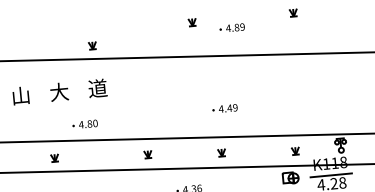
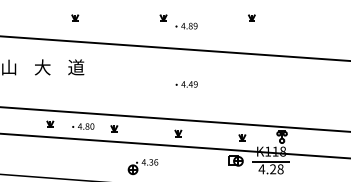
text: (232, 27) -> (186, 25), moved
part: (92, 45) -> (75, 17), moved
text: (224, 108) -> (186, 84), moved
text: (85, 124) -> (83, 126), moved
part: (54, 157) -> (50, 123), moved

